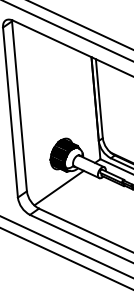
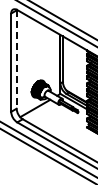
line: (19, 107) -> (16, 60), solid -> dashed

